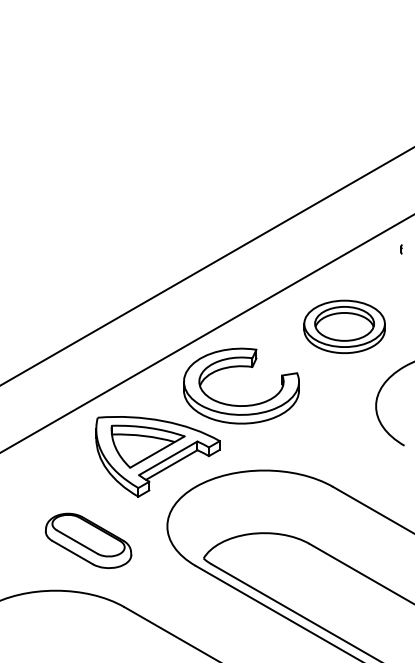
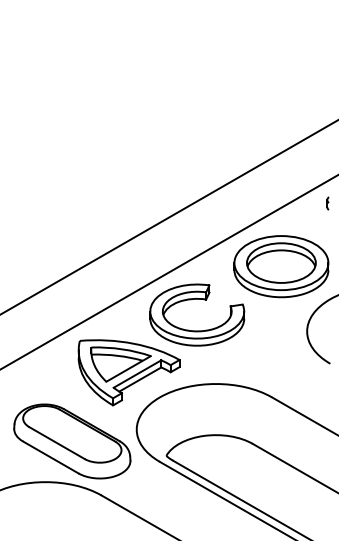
part: (401, 249) -> (327, 203), size x1.67
part: (344, 326) -> (281, 266), size x1.43
part: (88, 540) -> (72, 441), size x1.67

